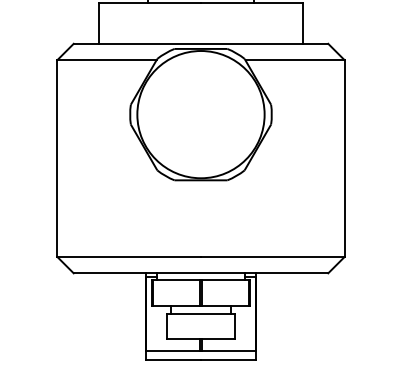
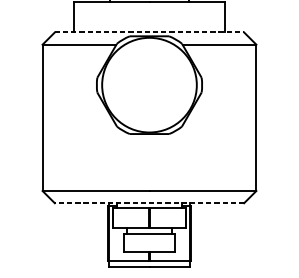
line: (201, 43) -> (149, 32), solid -> dashed
line: (200, 273) -> (149, 203), solid -> dashed

